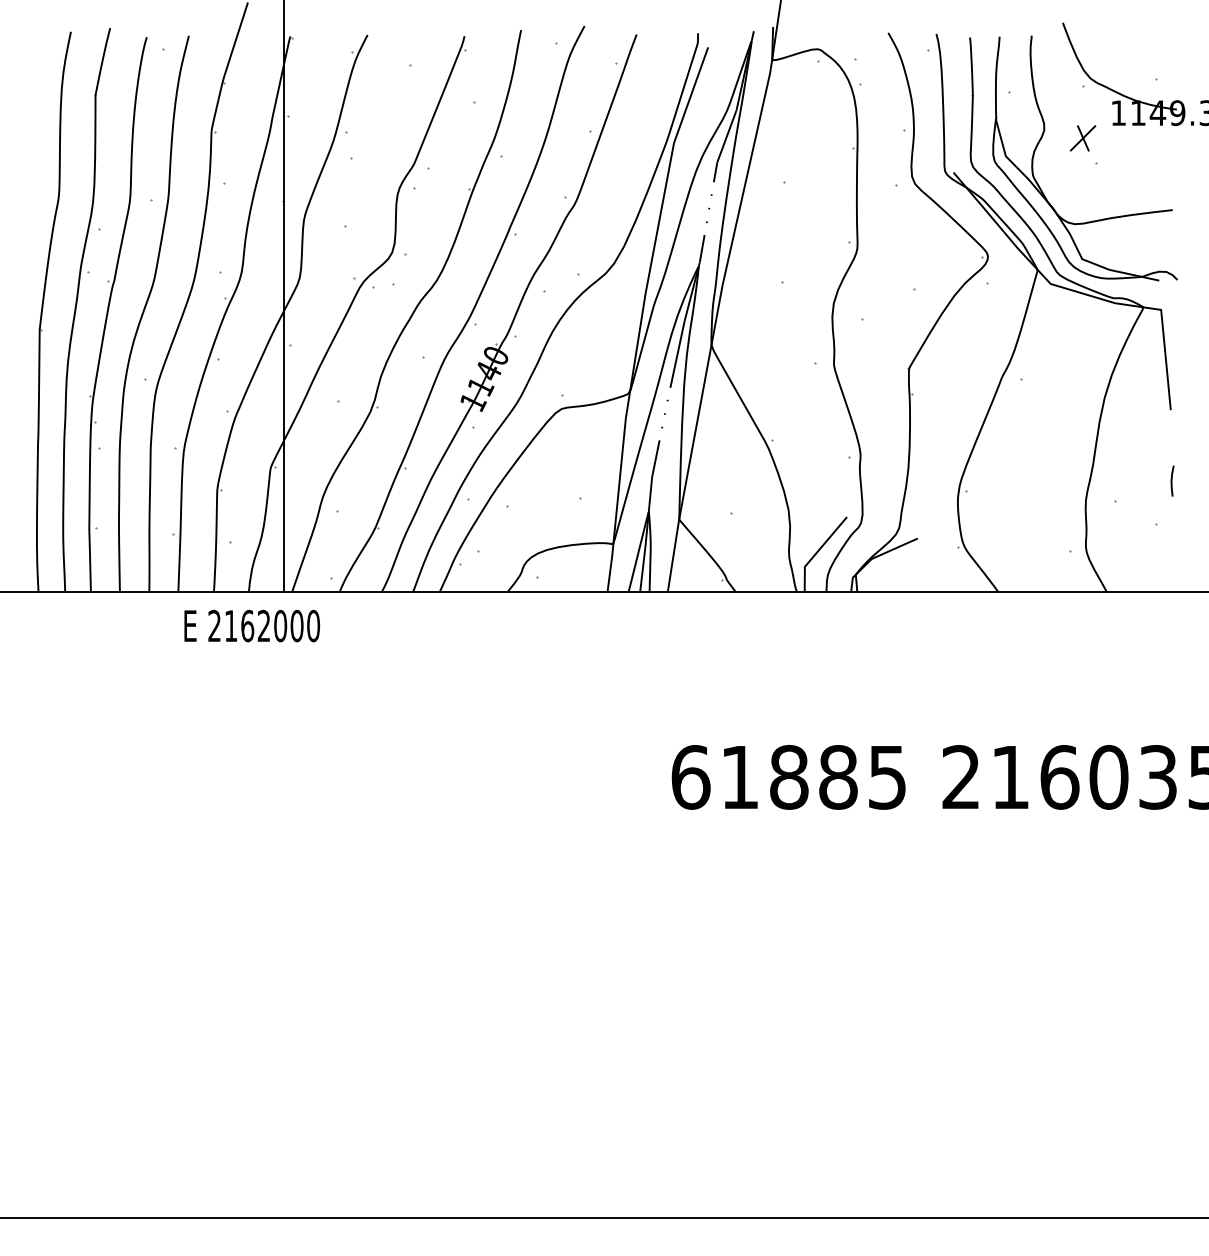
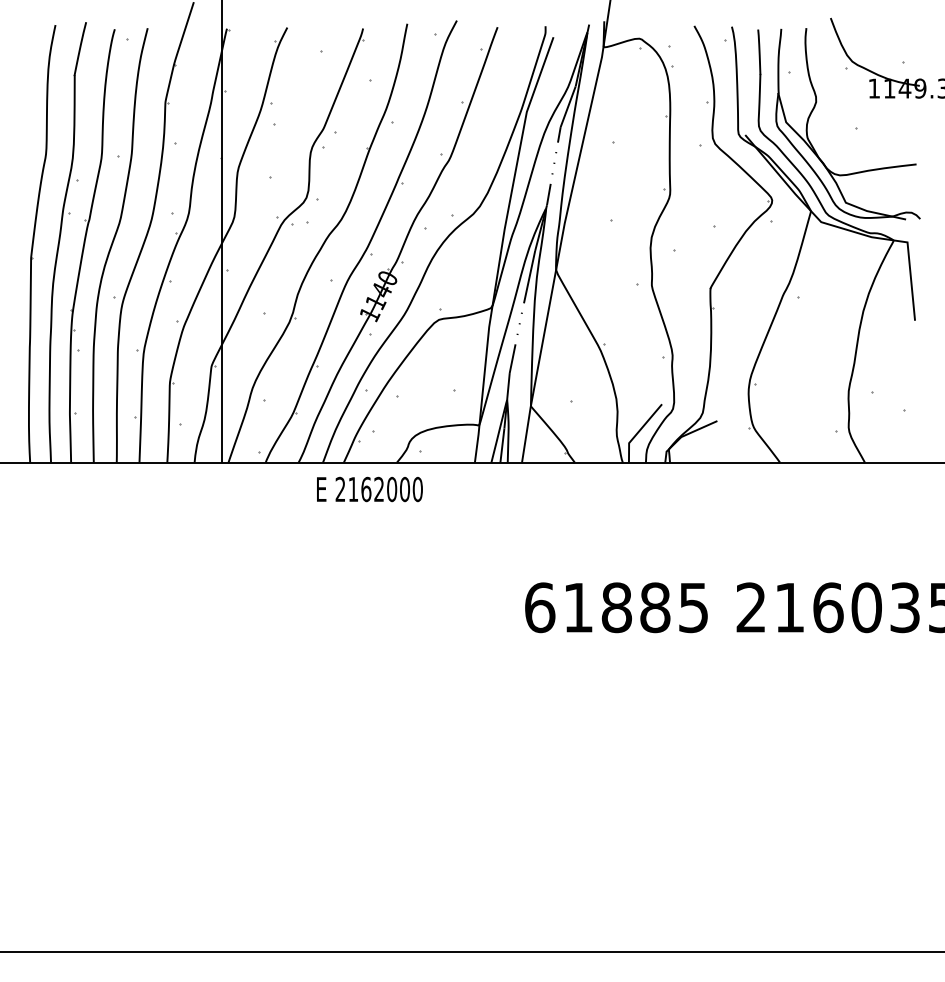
part: (1082, 138) -> (846, 108), removed
line: (1172, 480) -> (916, 375), removed
text: (252, 625) -> (370, 489), moved

